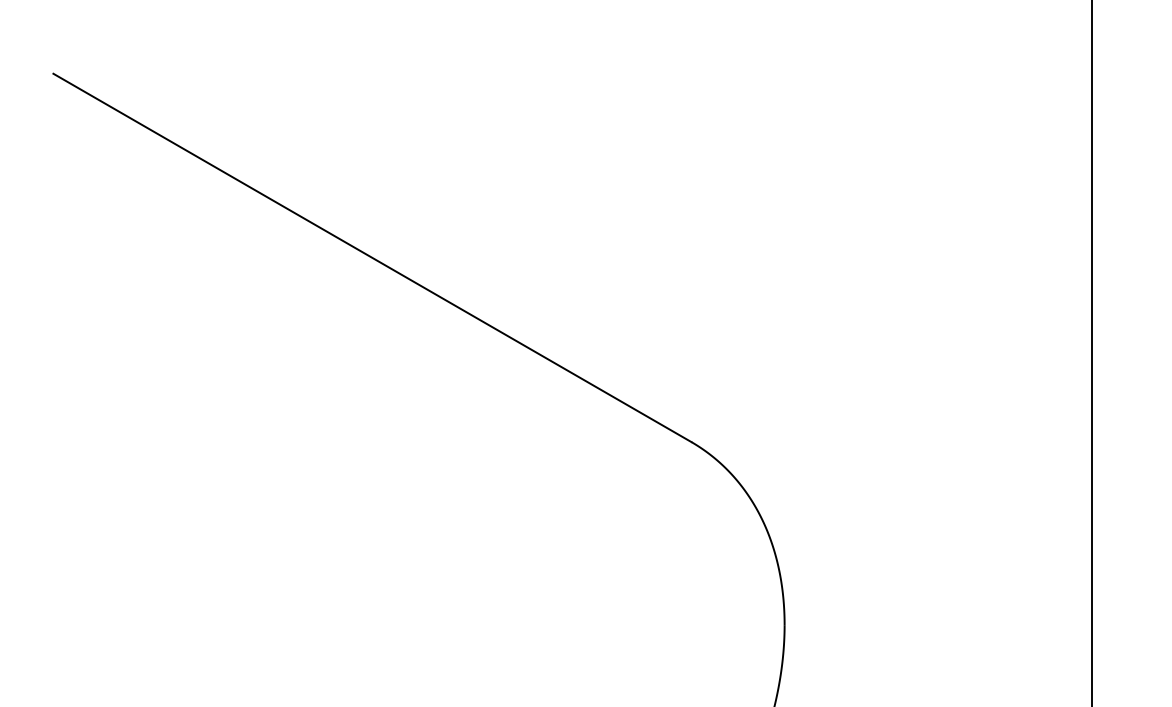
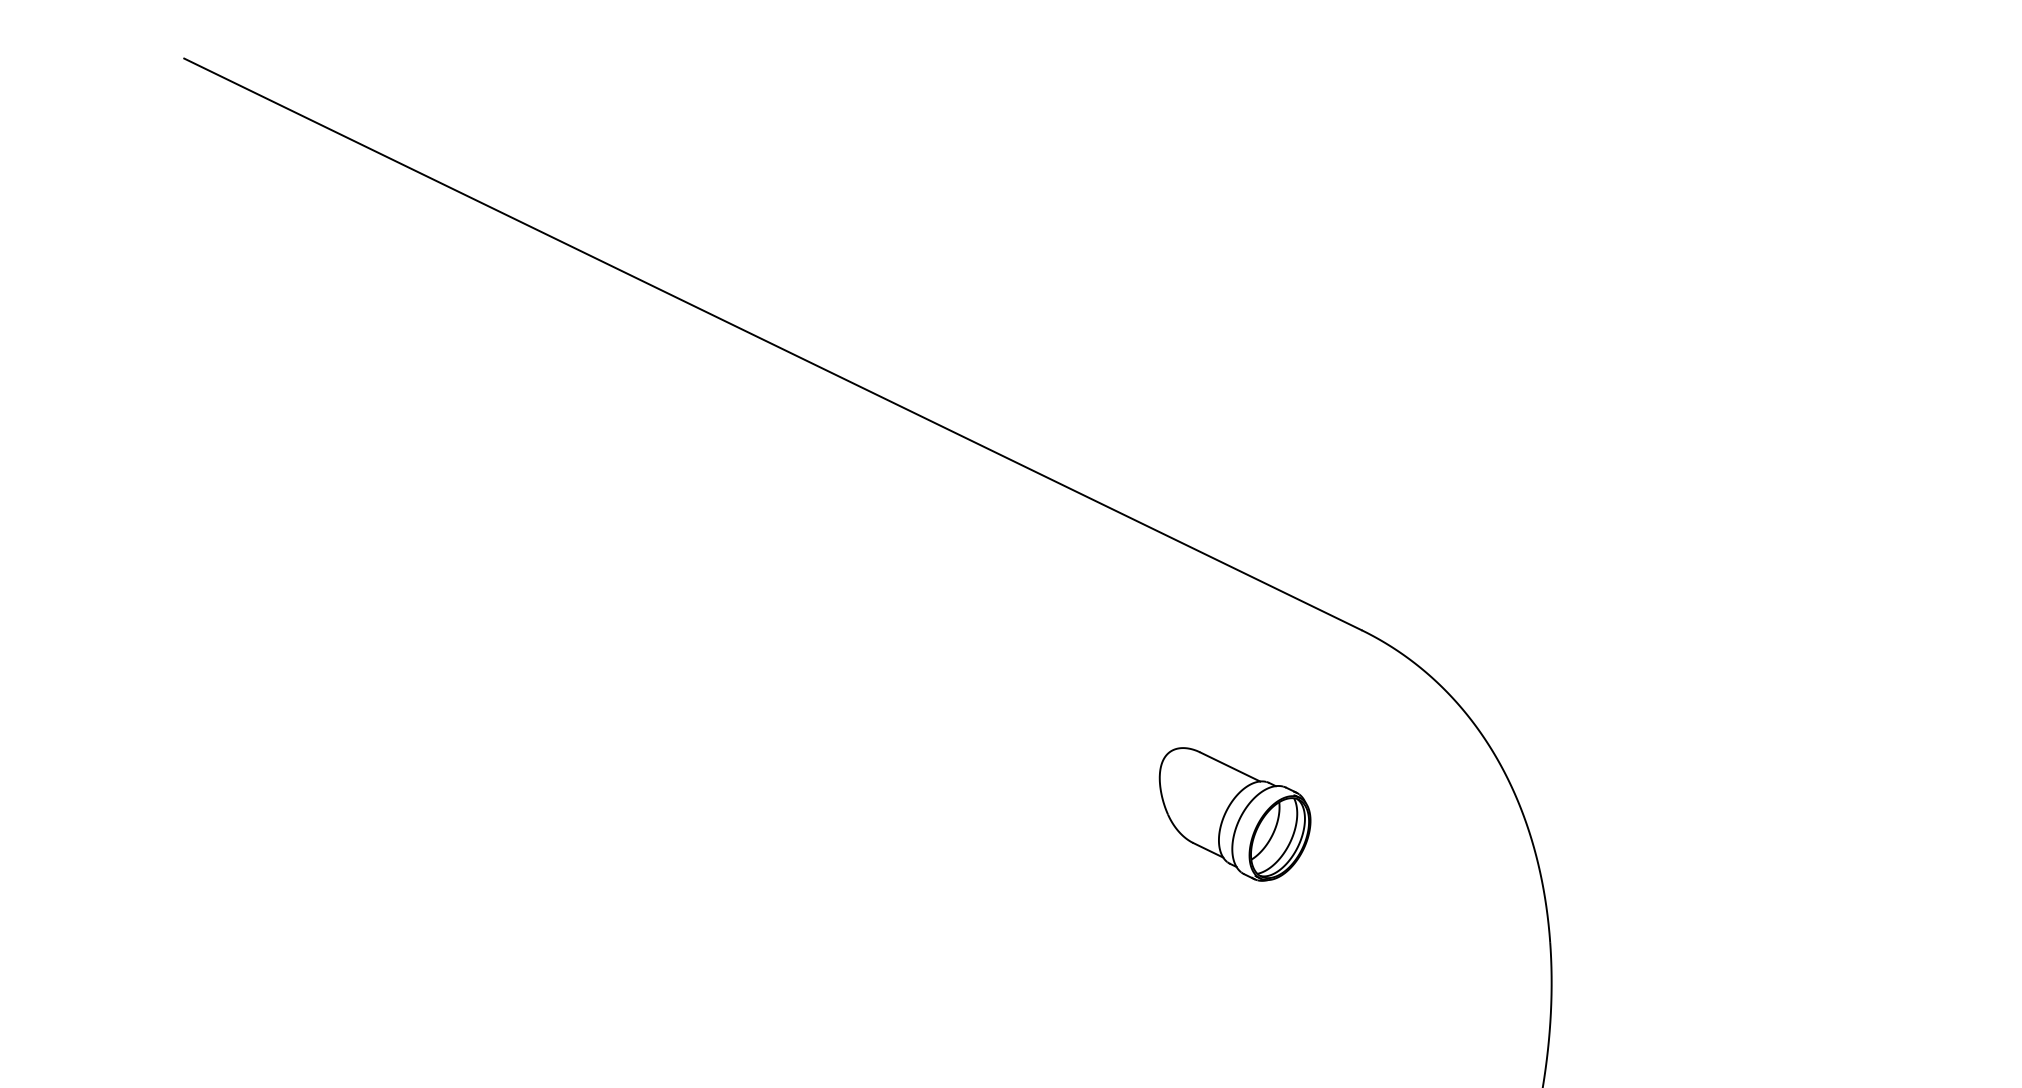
part: (613, 539) -> (1236, 812), added

